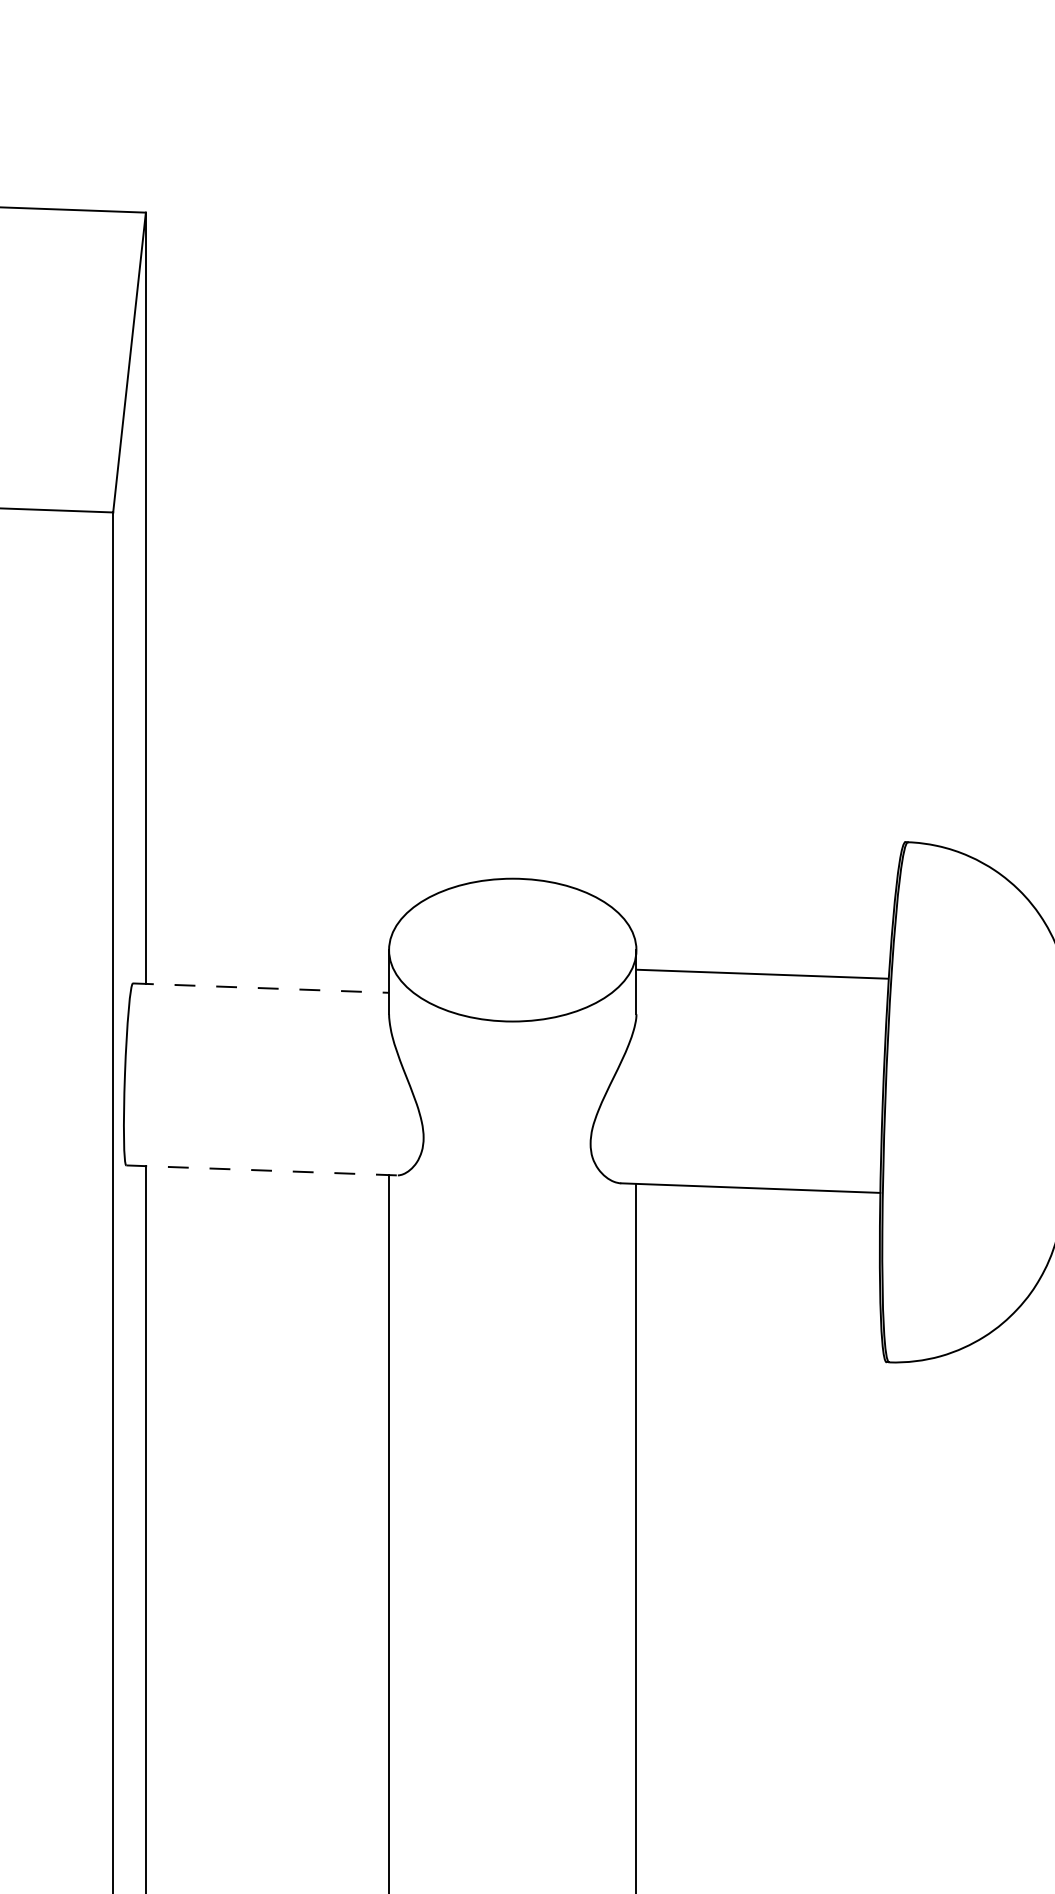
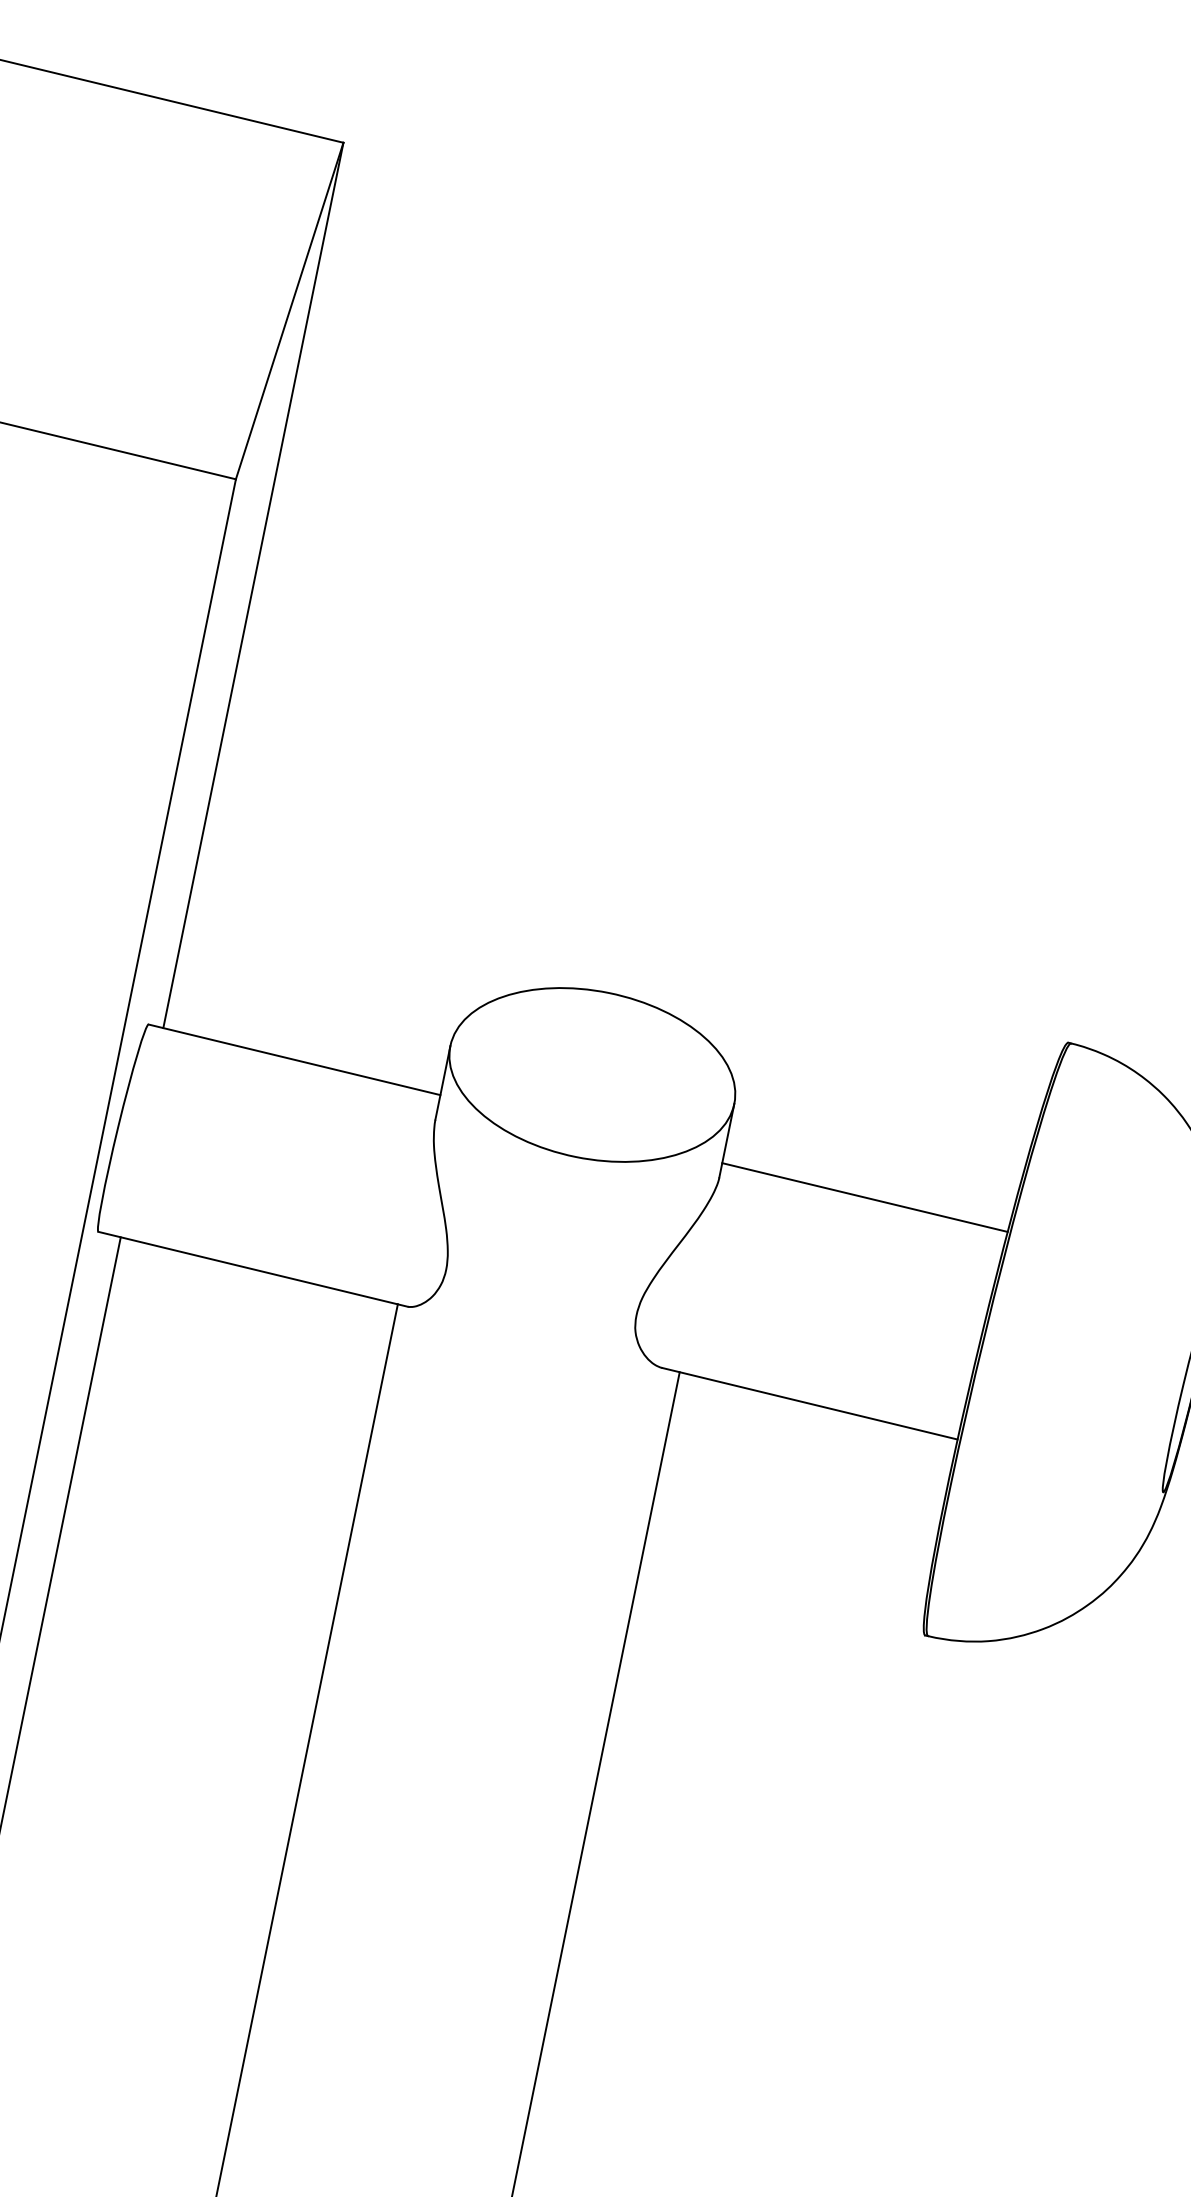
line: (762, 973) -> (864, 1196), moved
line: (261, 988) -> (294, 1060), dashed -> solid
line: (262, 1170) -> (253, 1269), dashed -> solid

